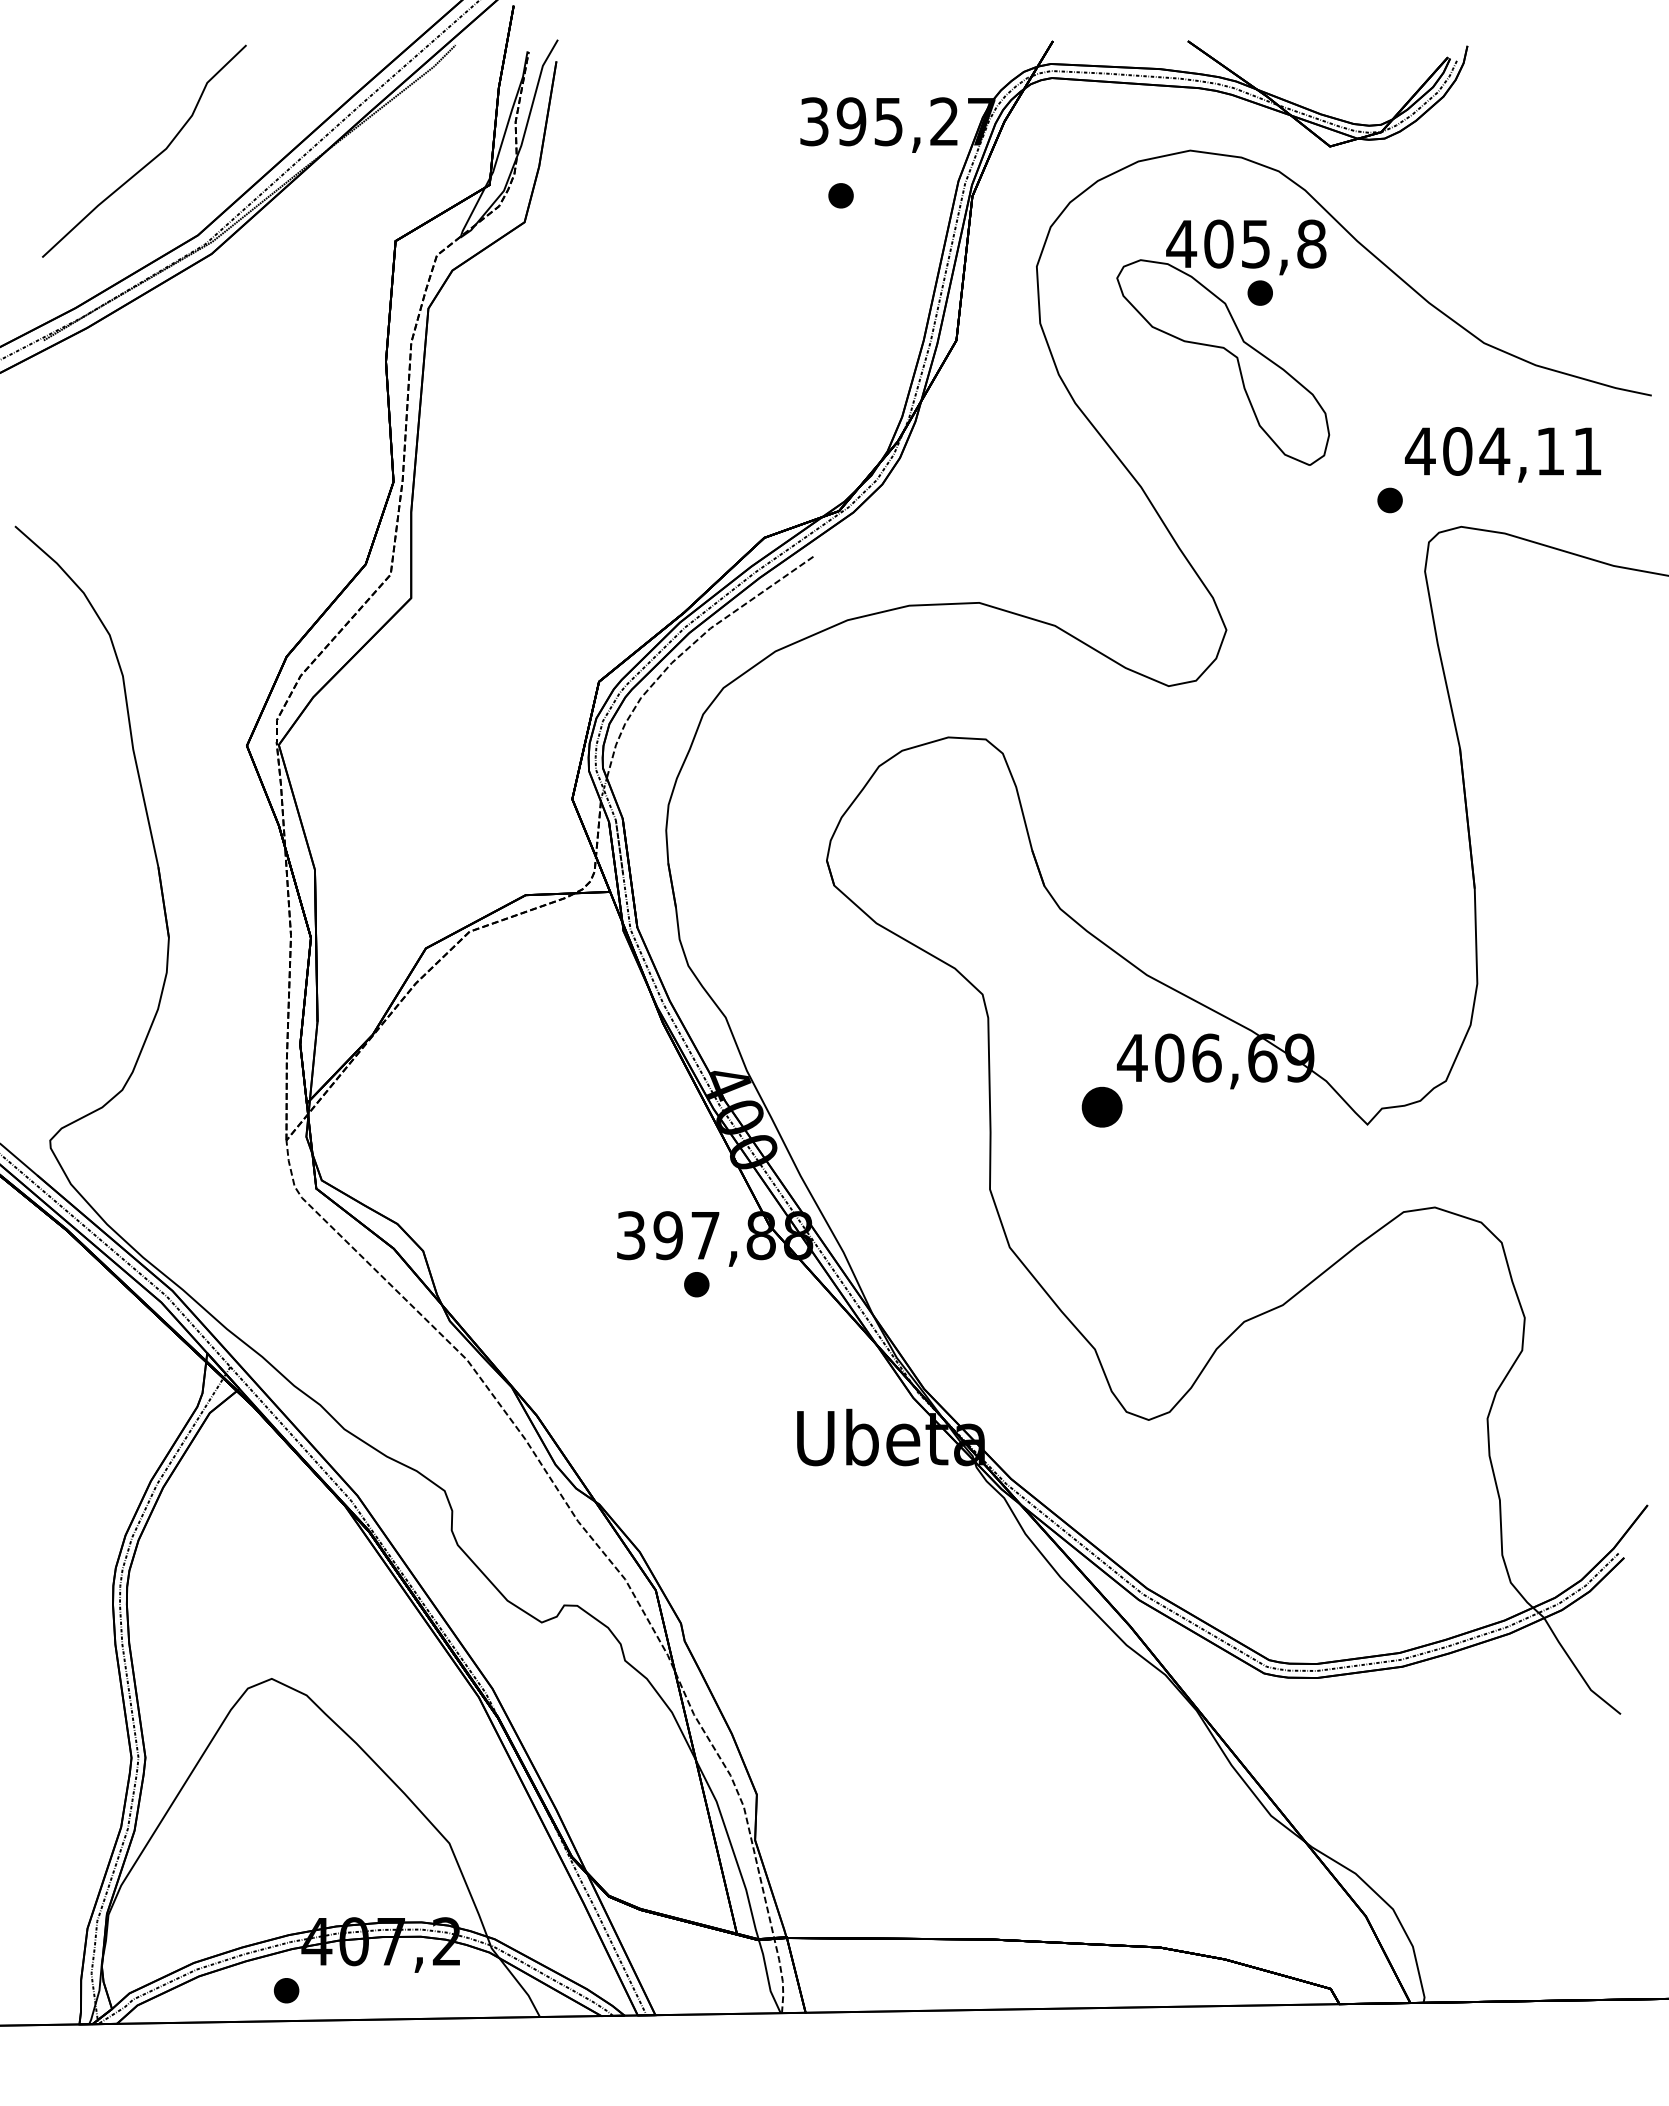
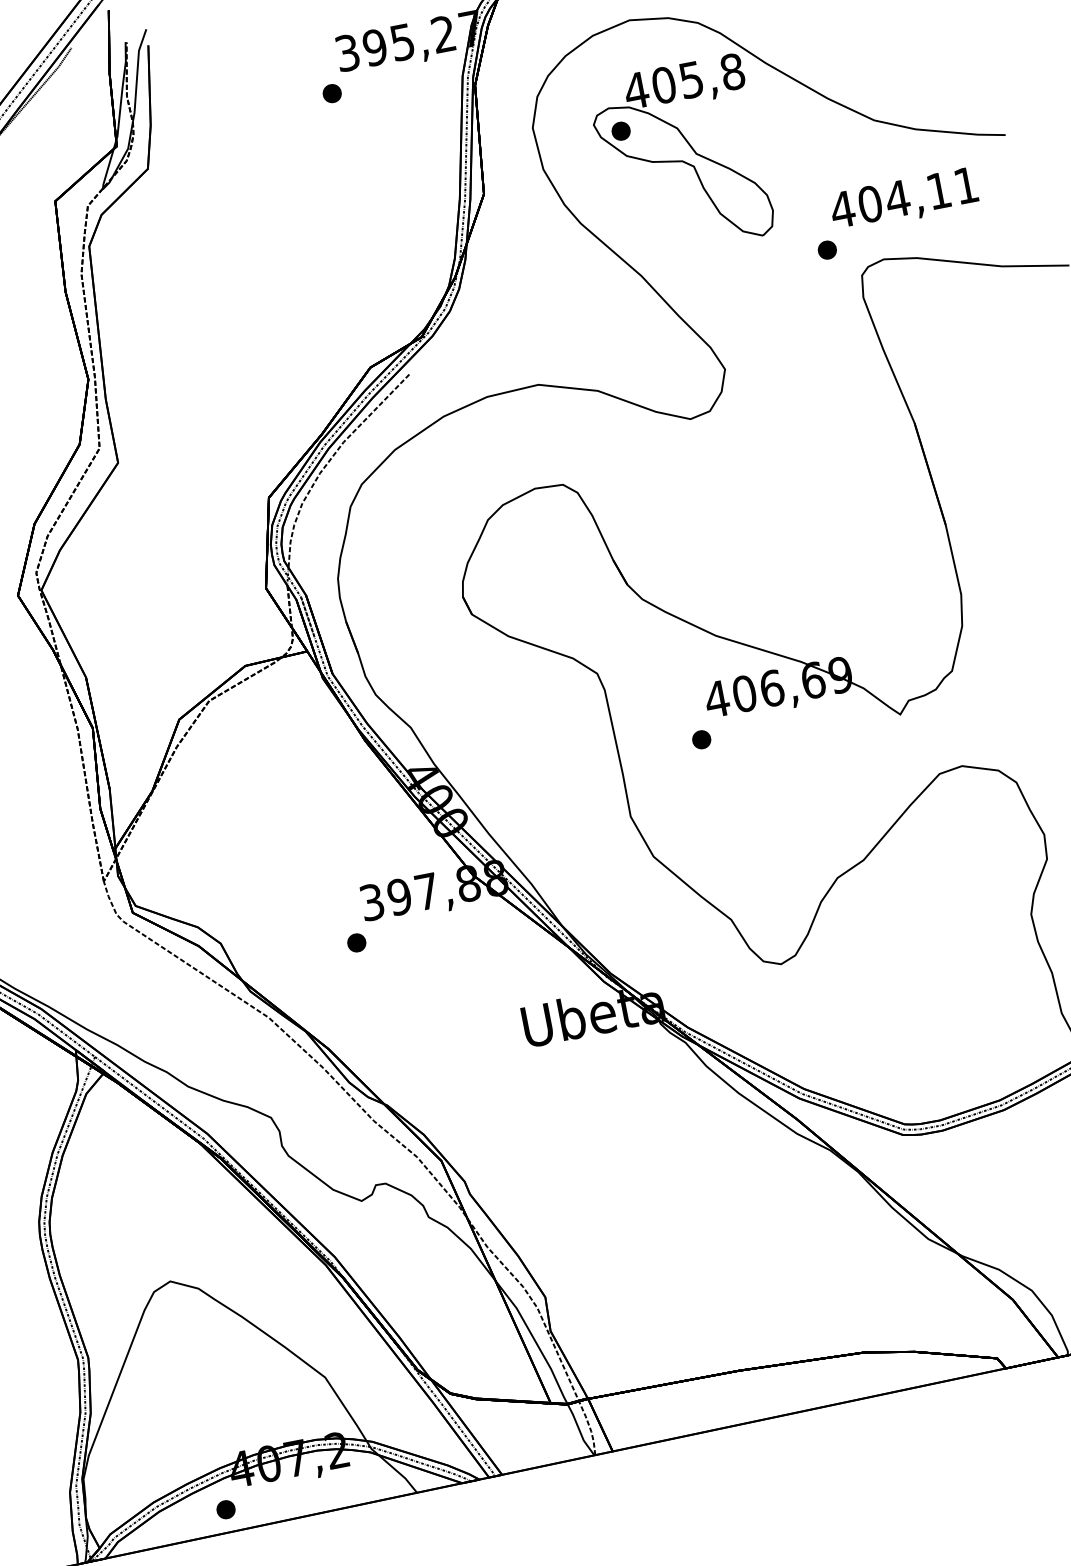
part: (840, 195) -> (331, 93), moved
part: (1259, 292) -> (620, 130), moved
part: (1101, 1106) -> (701, 739), size x0.62
part: (696, 1284) -> (356, 942), moved

